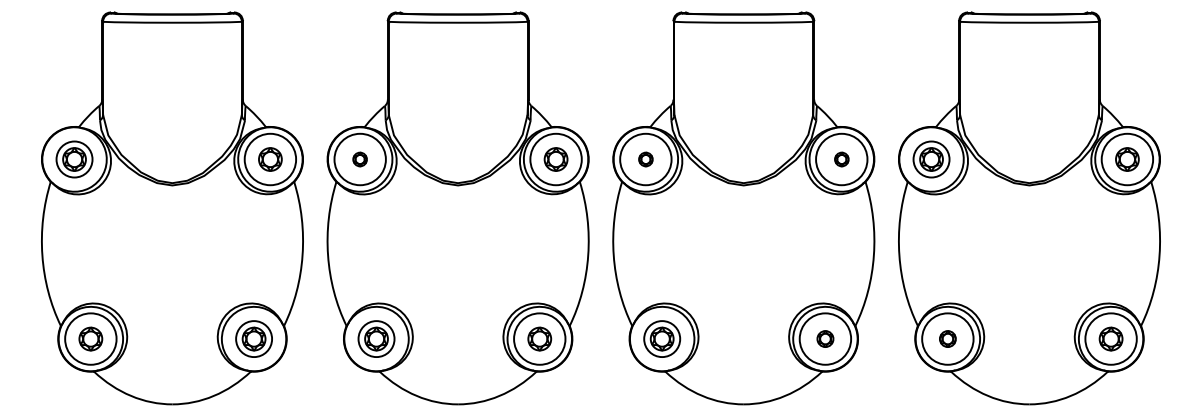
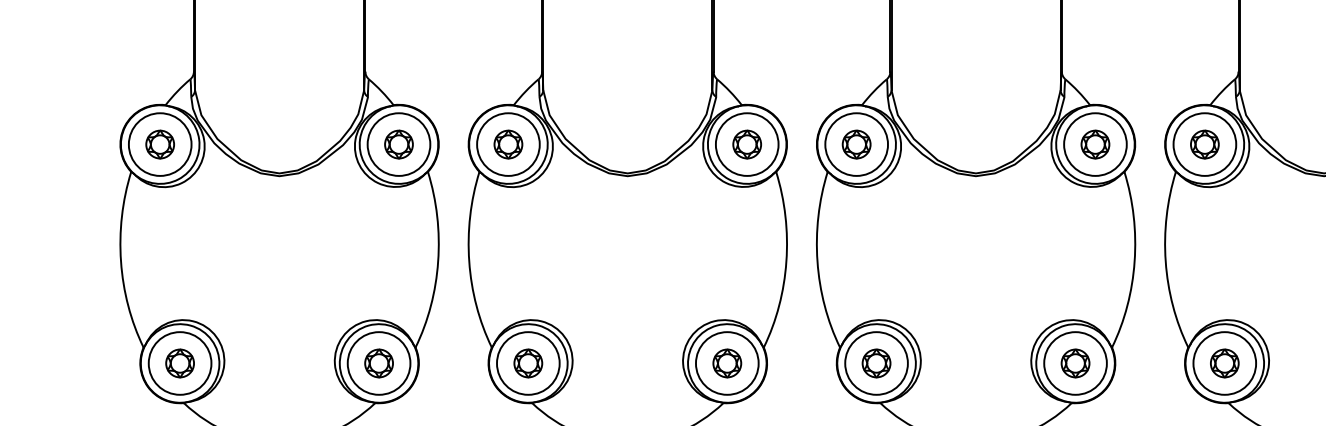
circle: (74, 159) -> (160, 144), size x1.43
part: (359, 159) -> (507, 144), size x1.67
part: (645, 159) -> (856, 144), size x1.67
part: (841, 159) -> (1095, 144), size x1.67
circle: (931, 159) -> (1204, 144), size x1.43
circle: (253, 338) -> (378, 362), size x1.43
circle: (376, 338) -> (528, 362), size x1.43
circle: (661, 338) -> (875, 362), size x1.43
part: (825, 338) -> (1075, 362), size x1.43
part: (947, 338) -> (1224, 362), size x1.43

